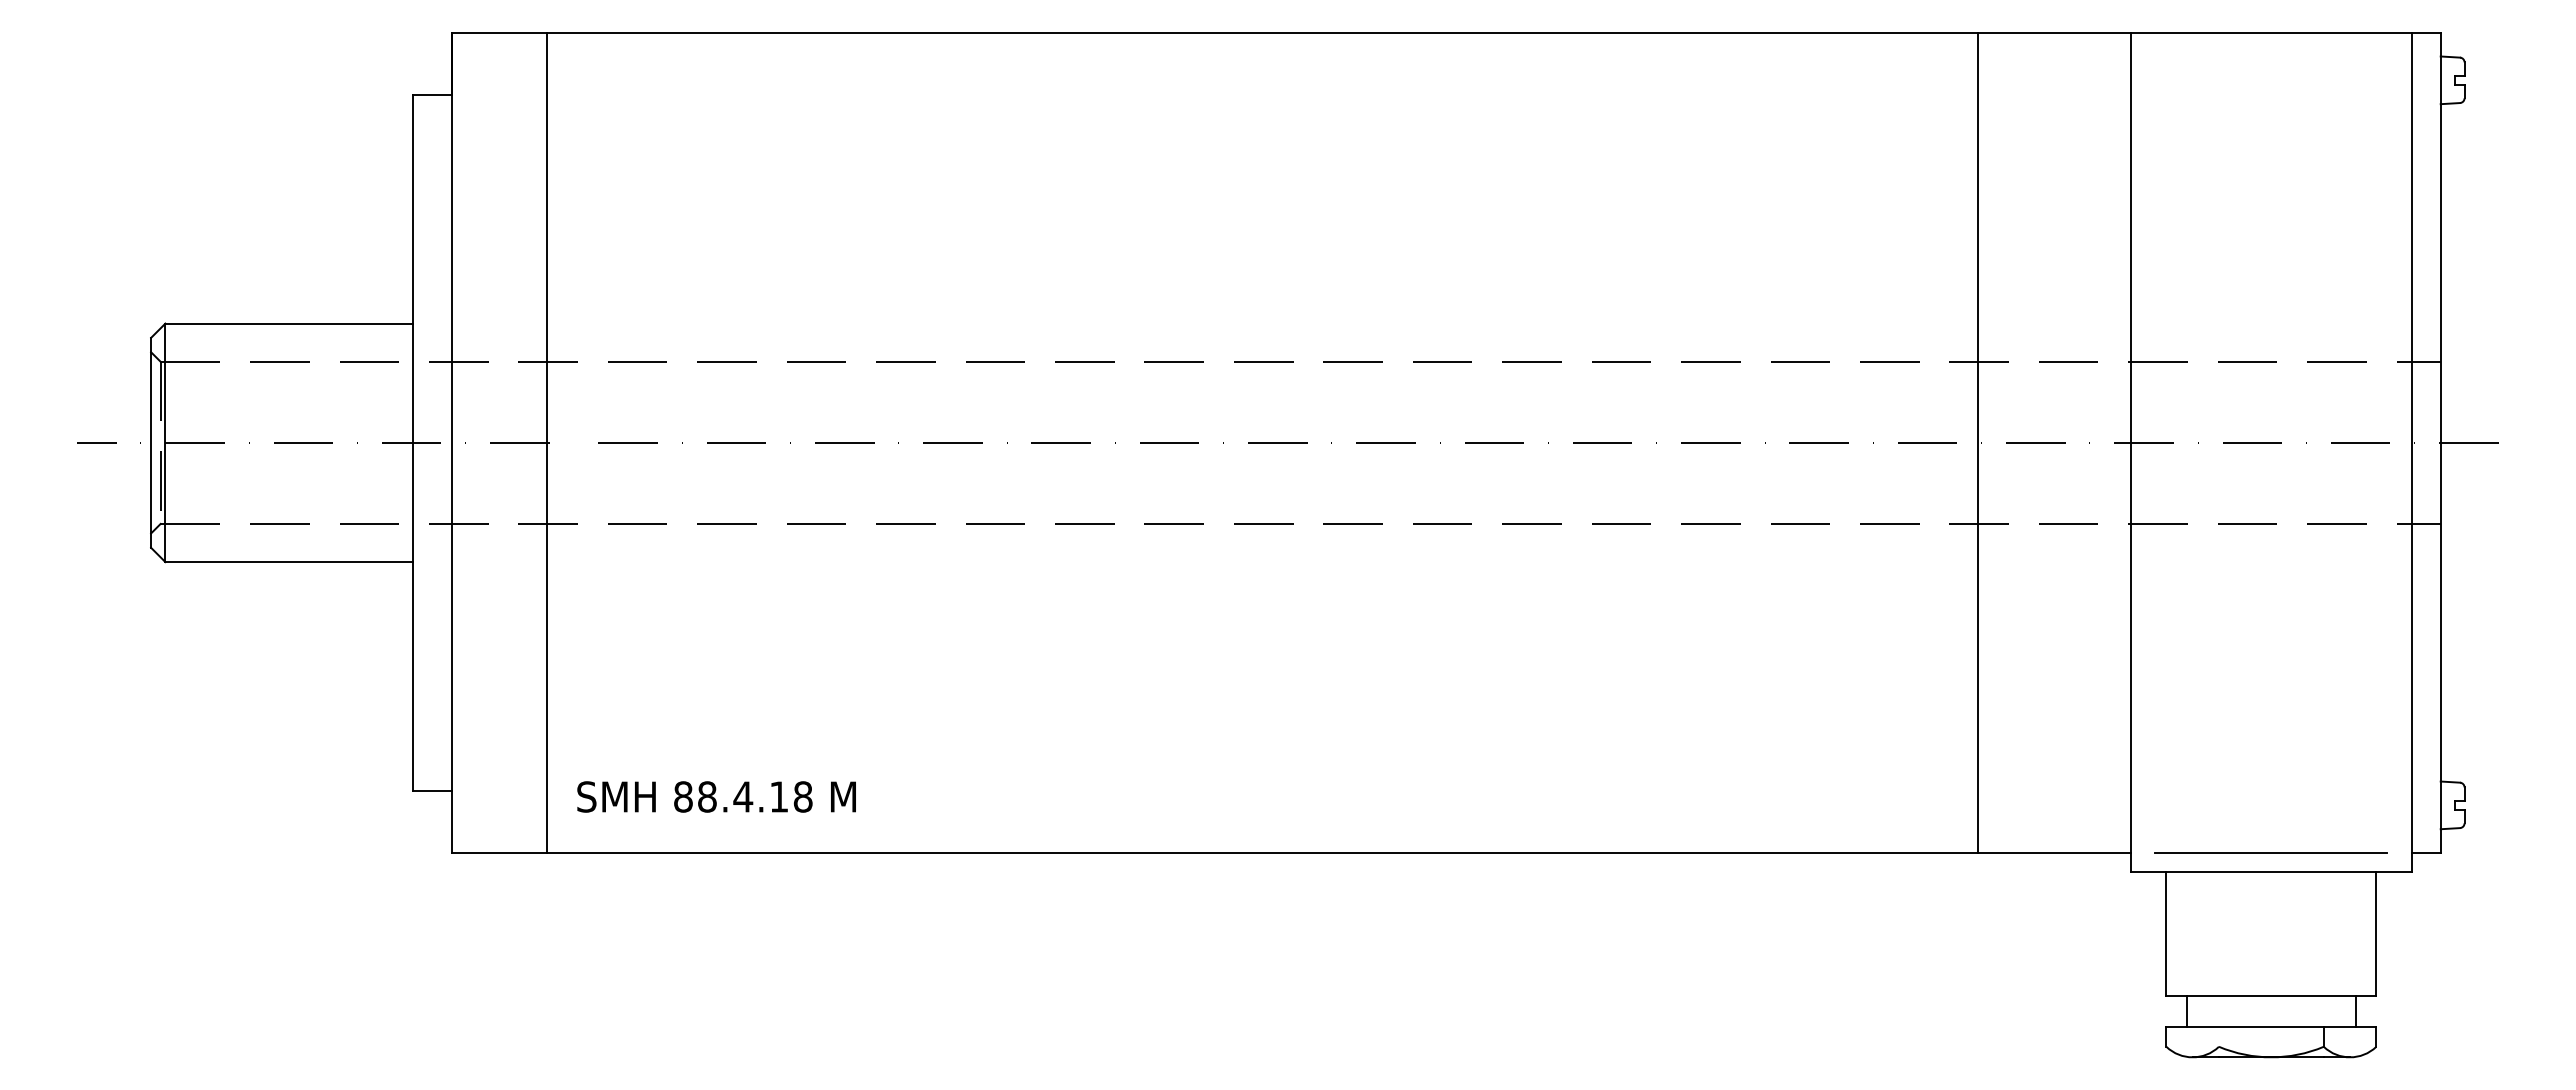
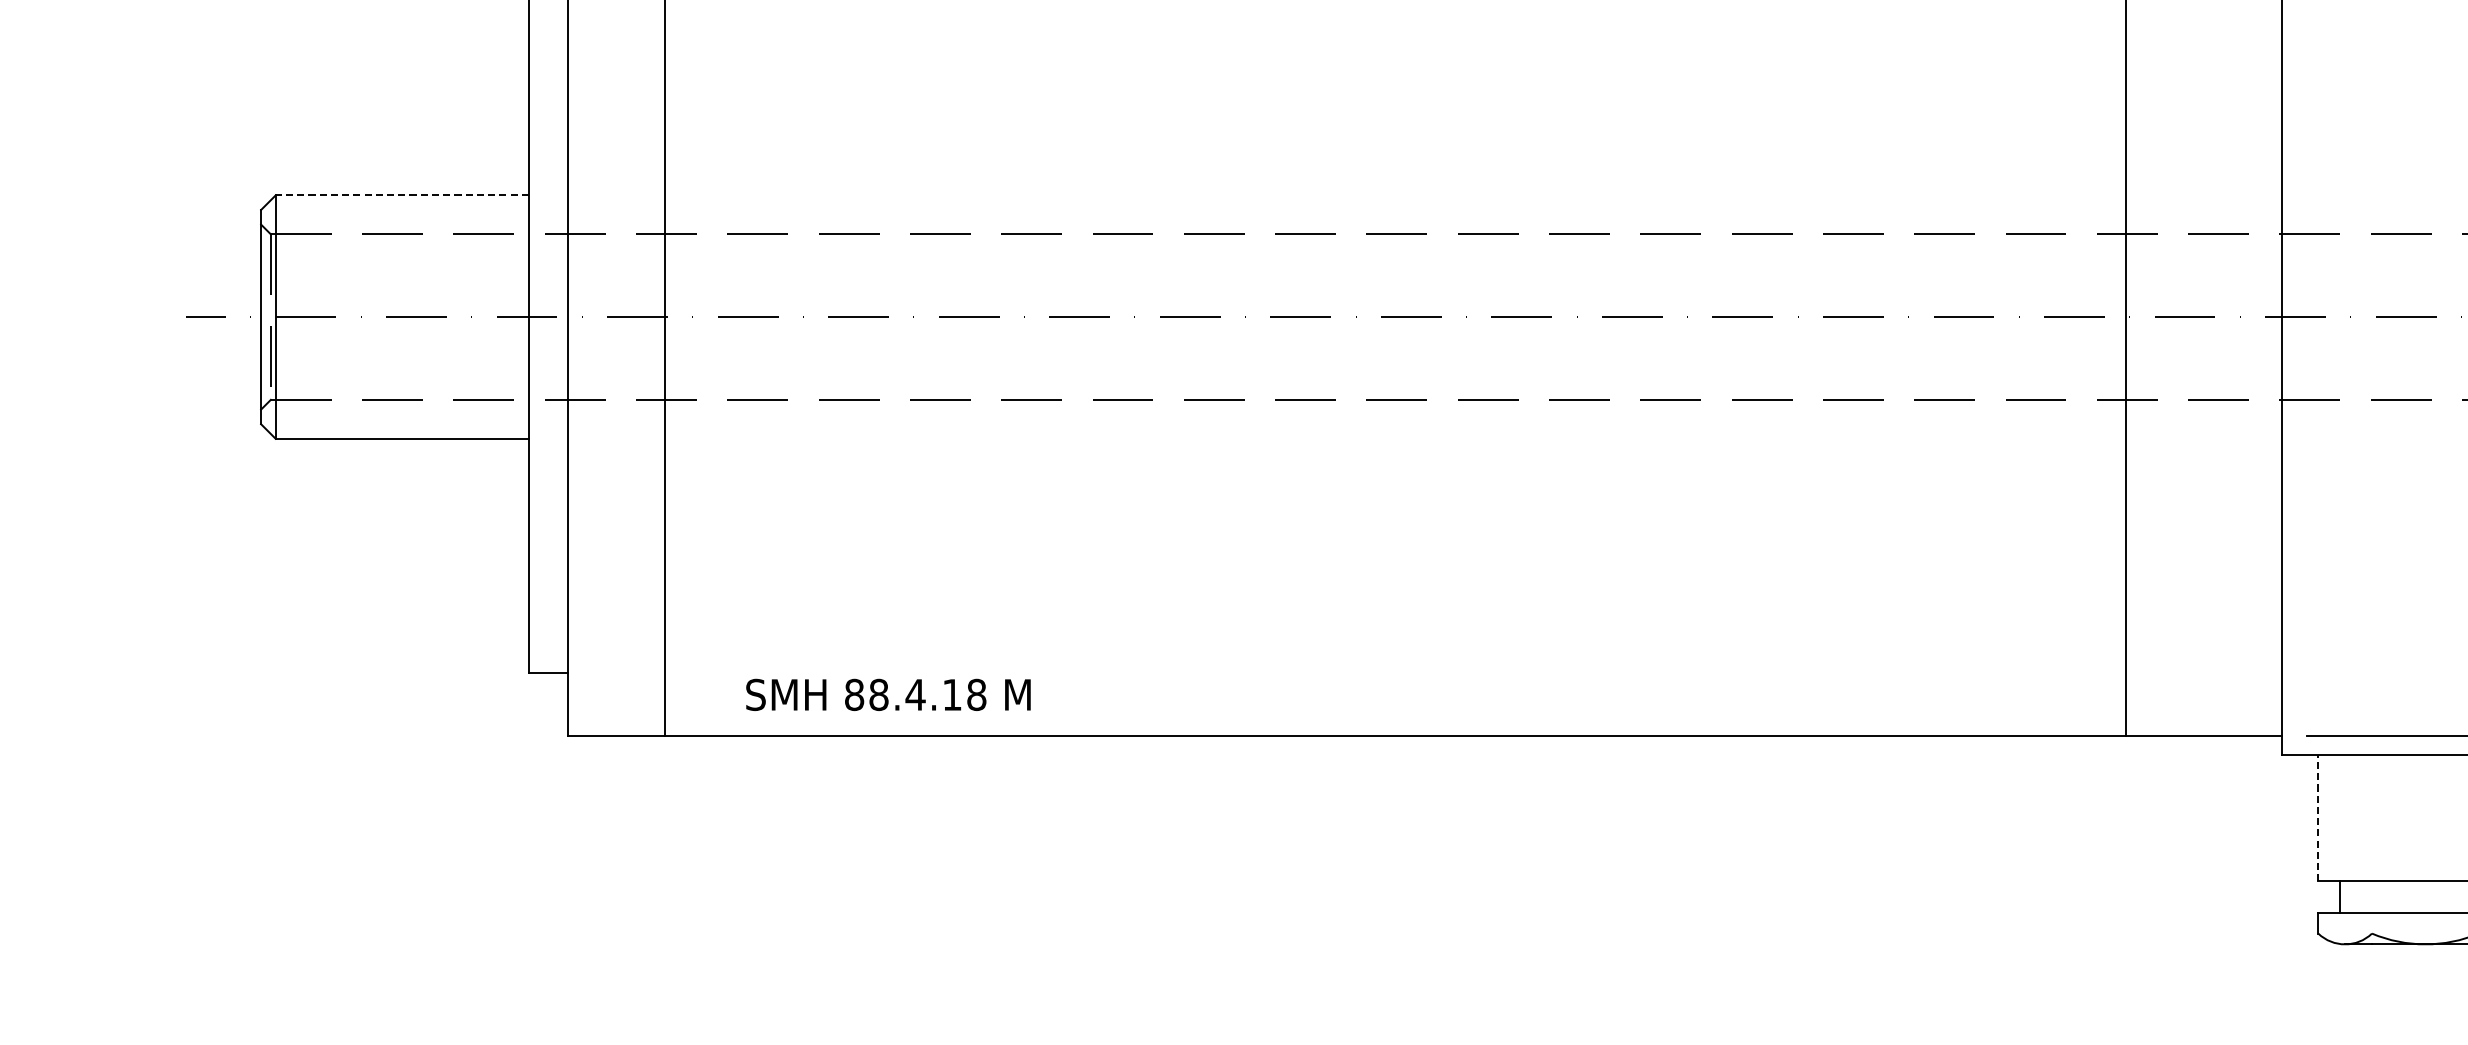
line: (288, 323) -> (401, 195), solid -> dashed
text: (716, 796) -> (888, 694), moved
line: (2166, 933) -> (2318, 817), solid -> dashed

